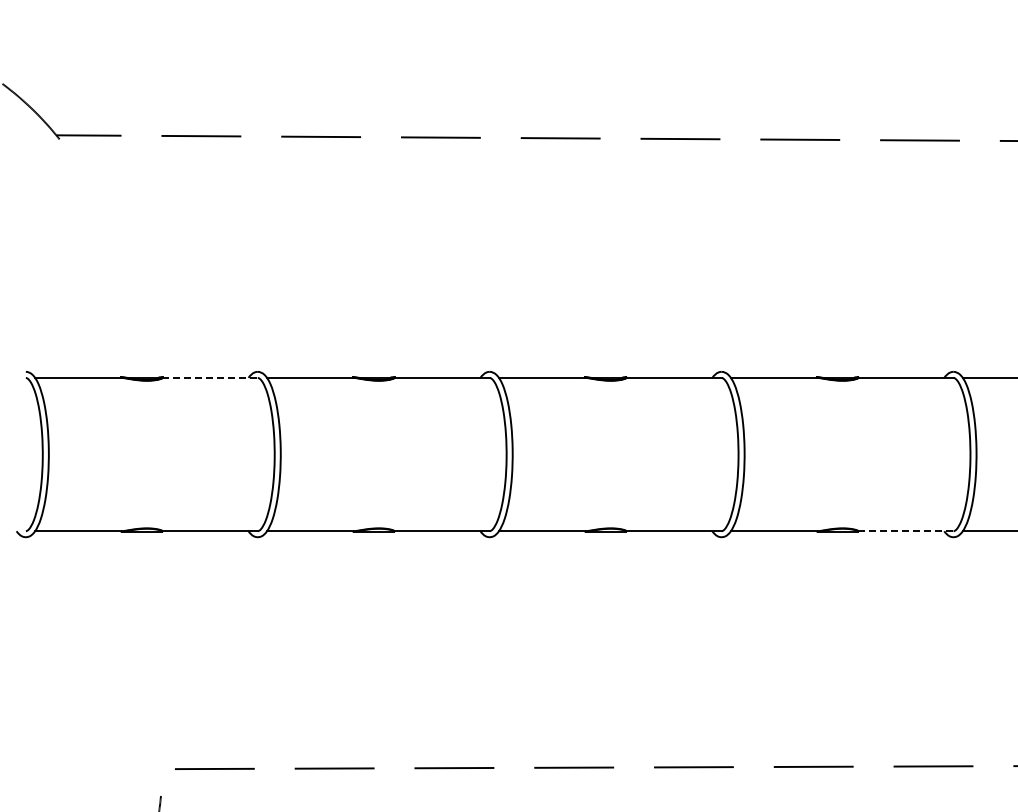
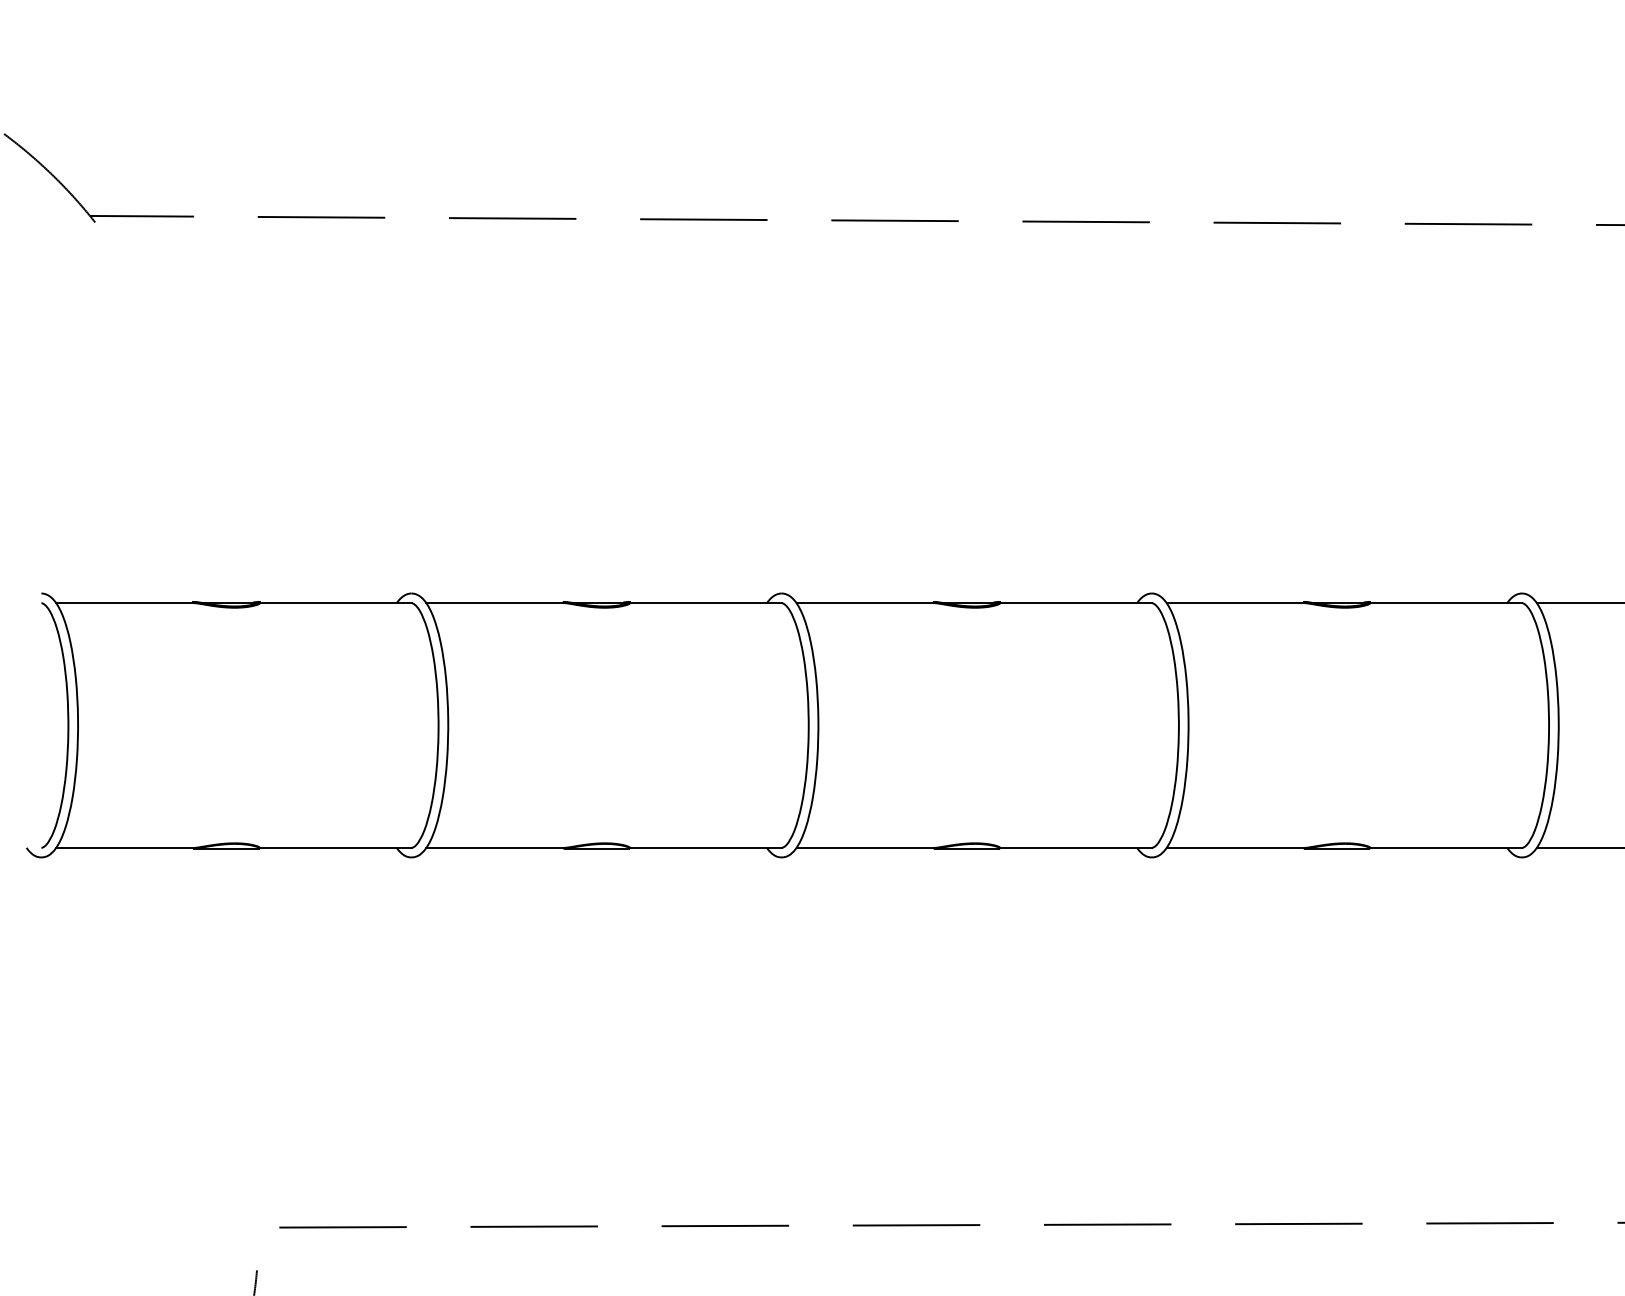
line: (210, 377) -> (336, 602), dashed -> solid
line: (905, 531) -> (1445, 848), dashed -> solid

